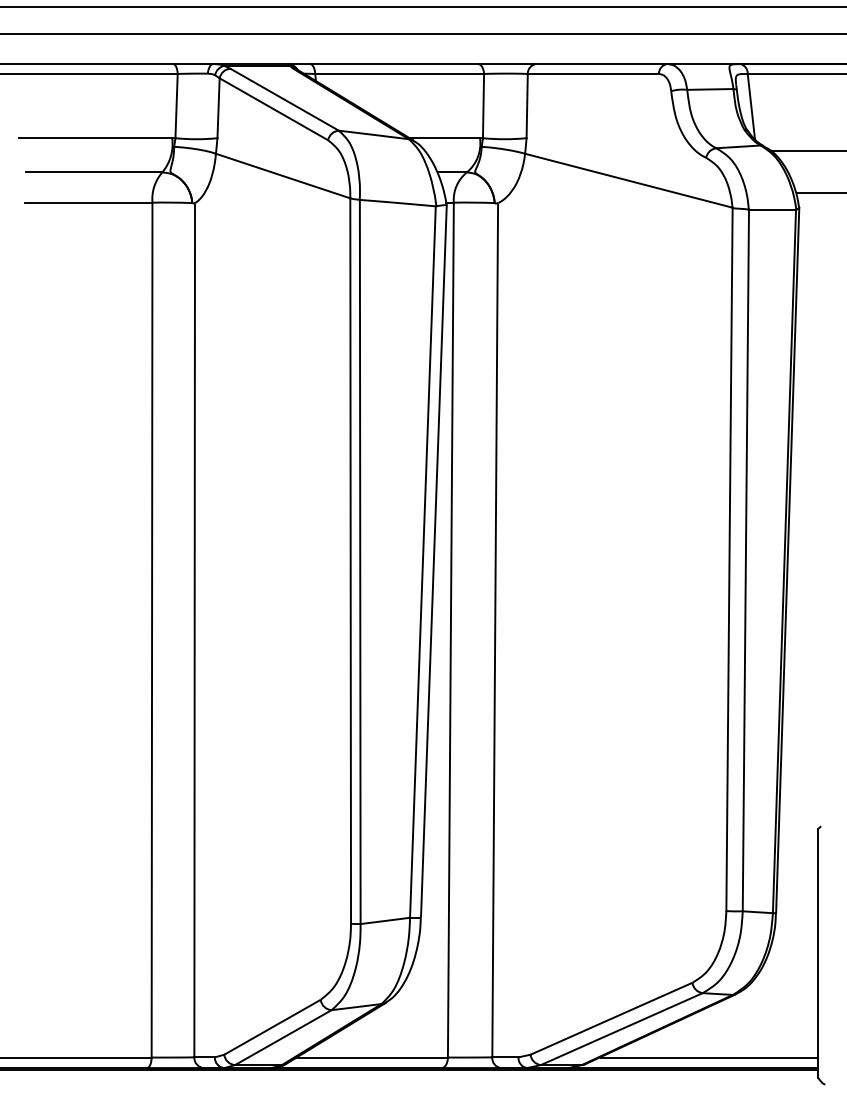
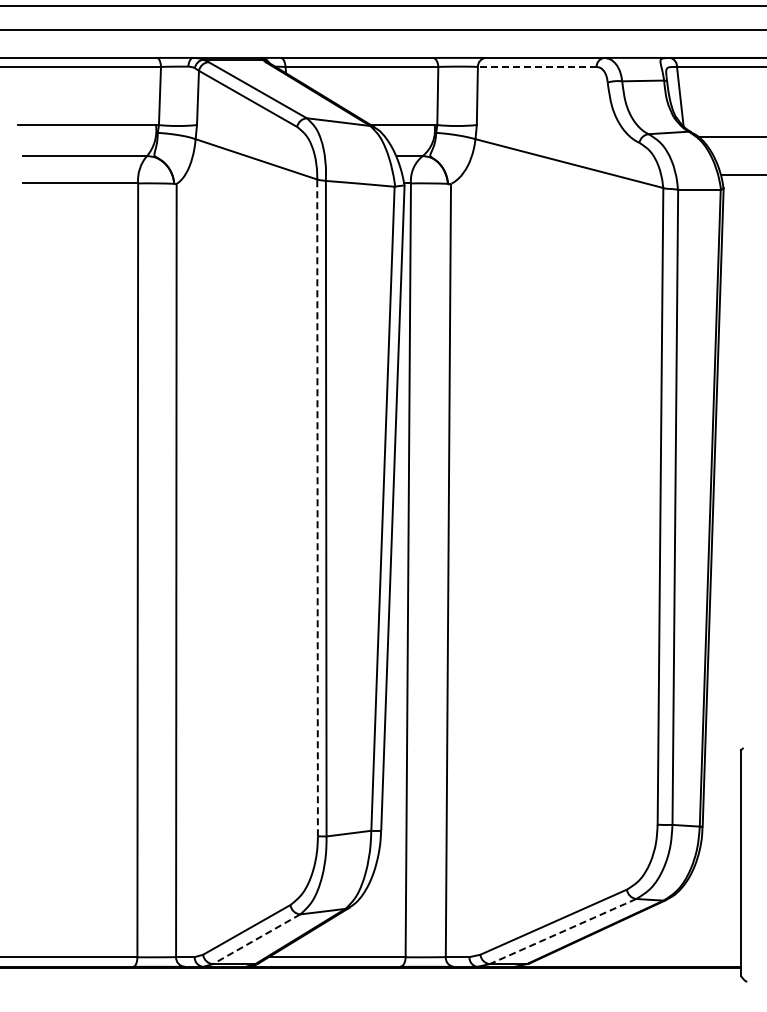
line: (592, 73) -> (536, 66), solid -> dashed
line: (350, 560) -> (317, 507), solid -> dashed
line: (623, 1029) -> (564, 931), solid -> dashed
line: (284, 1036) -> (257, 938), solid -> dashed
line: (708, 1057) -> (641, 957), removed

